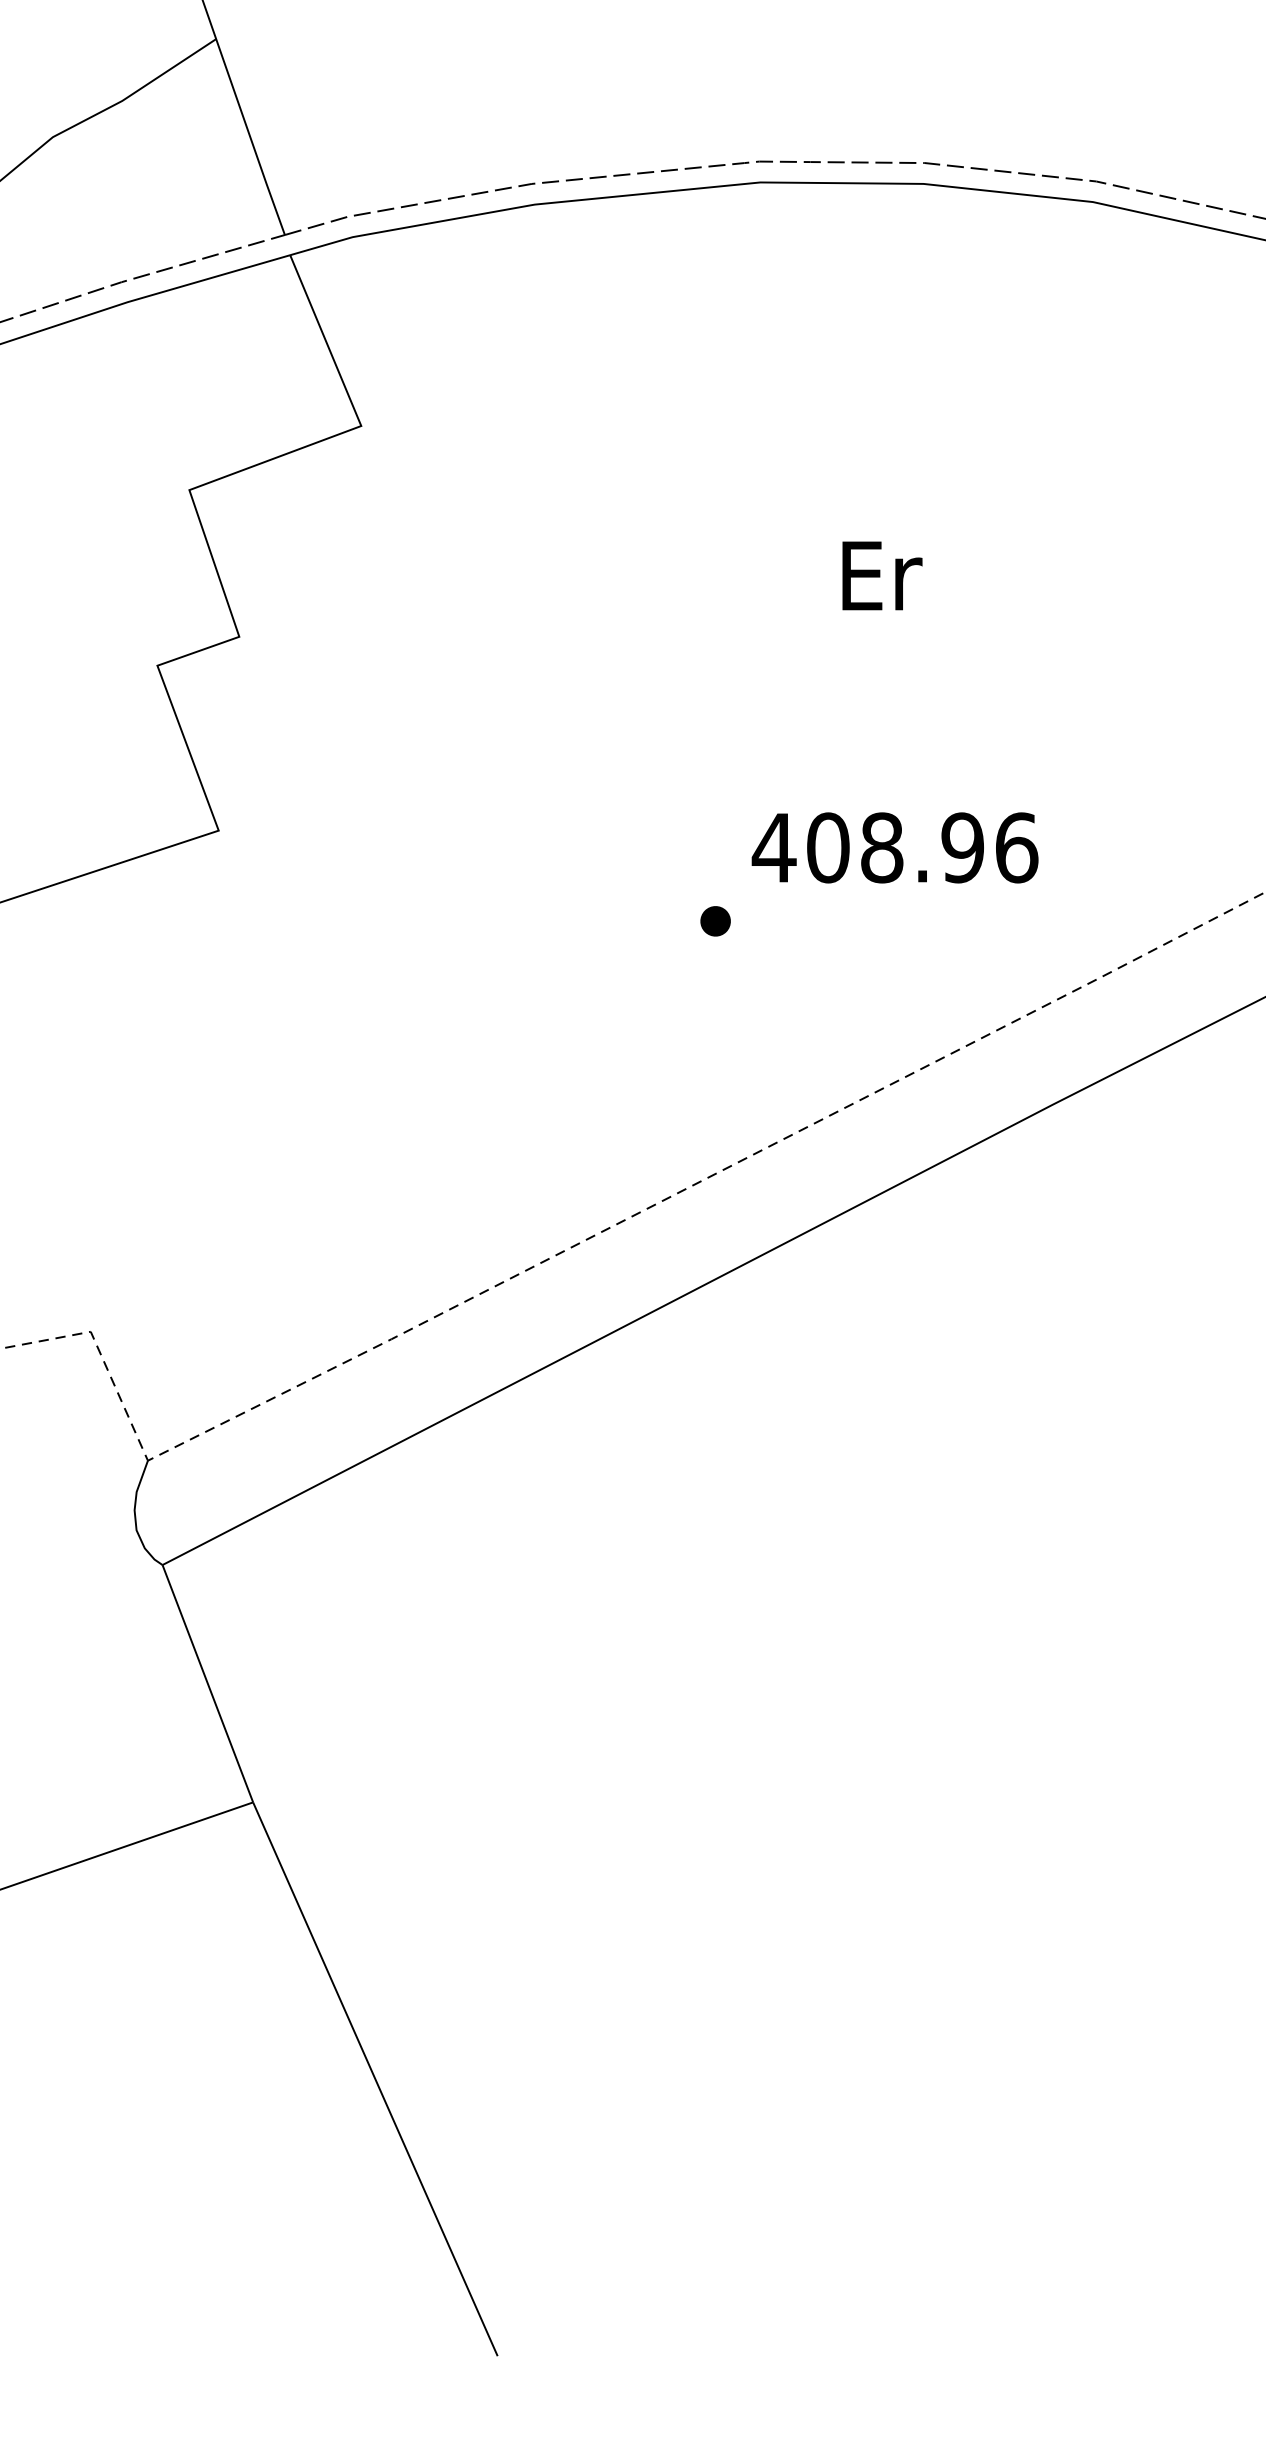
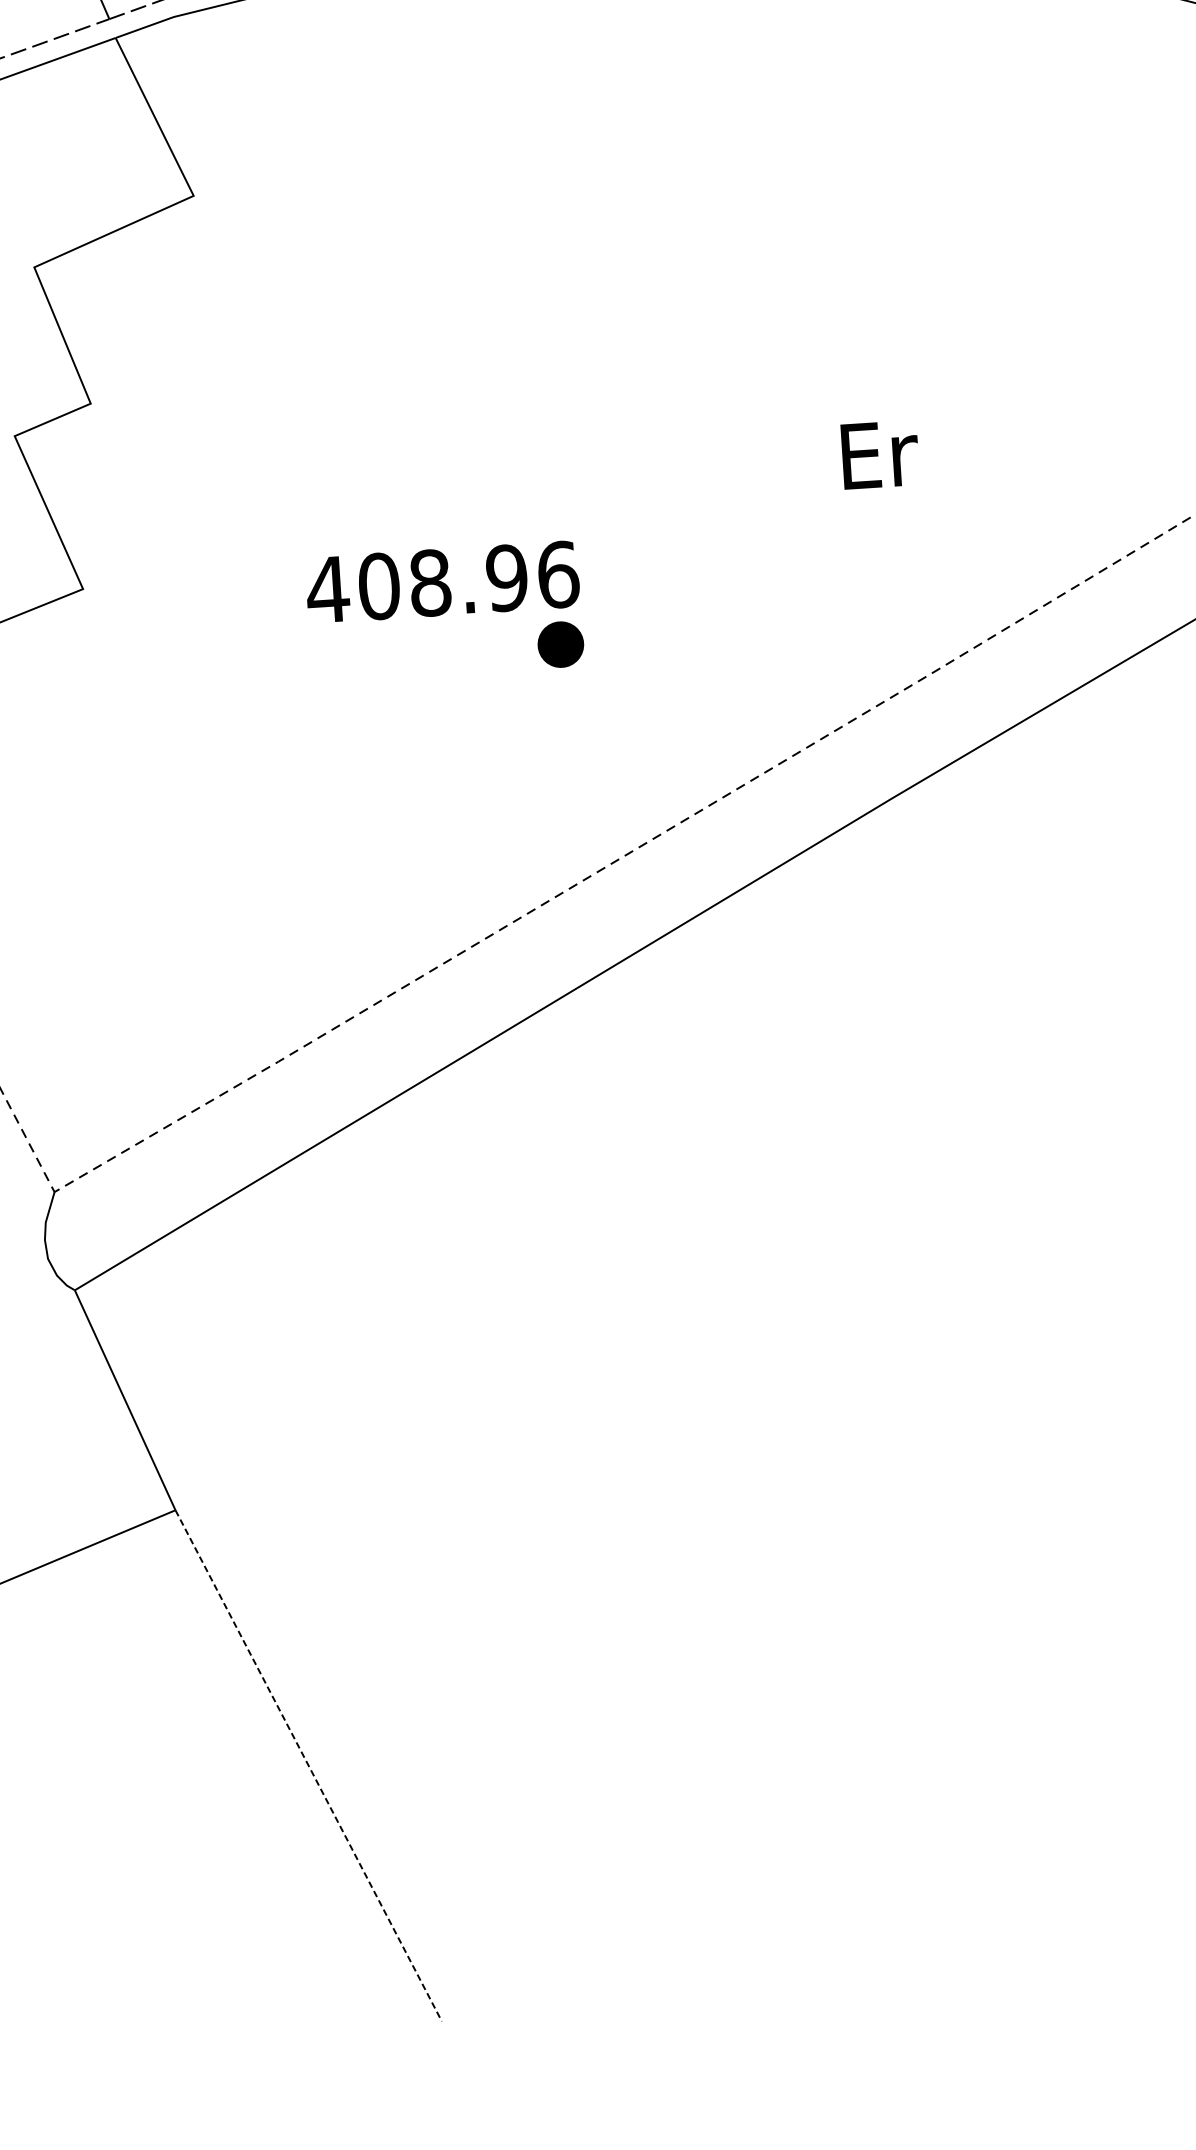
text: (882, 575) -> (880, 454), moved
text: (894, 847) -> (442, 581), moved
part: (715, 921) -> (560, 644), size x1.6
line: (375, 2079) -> (308, 1766), solid -> dashed

